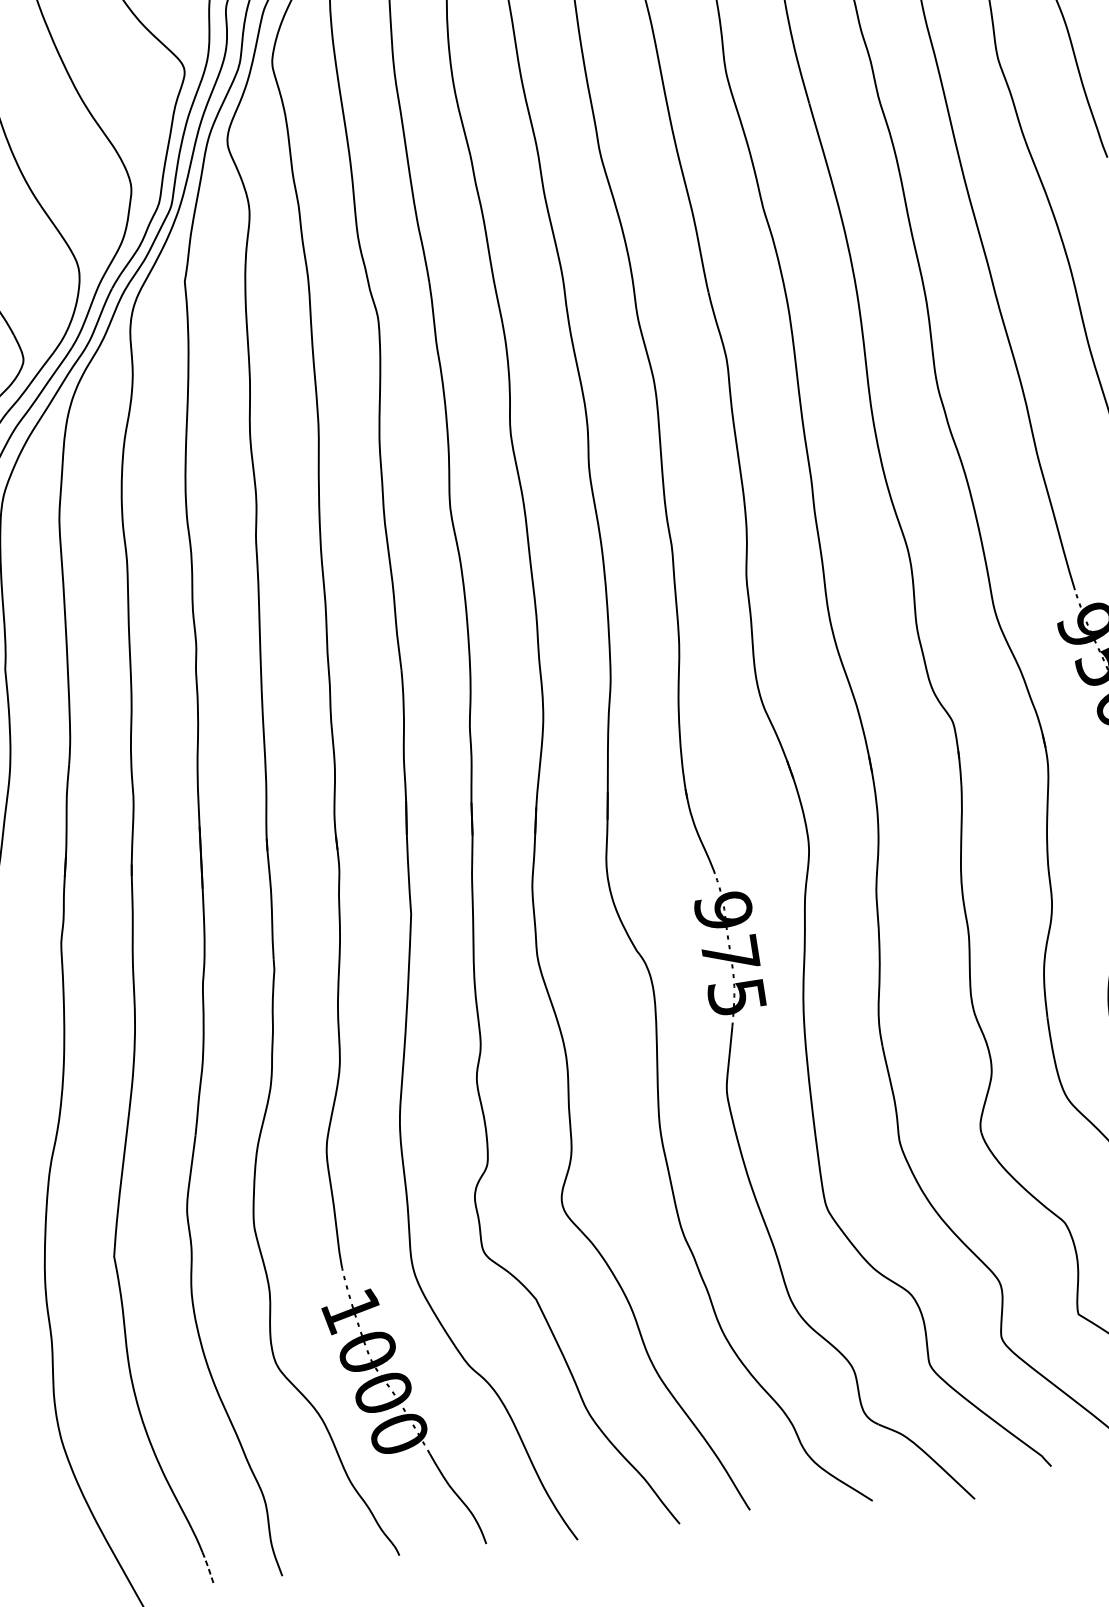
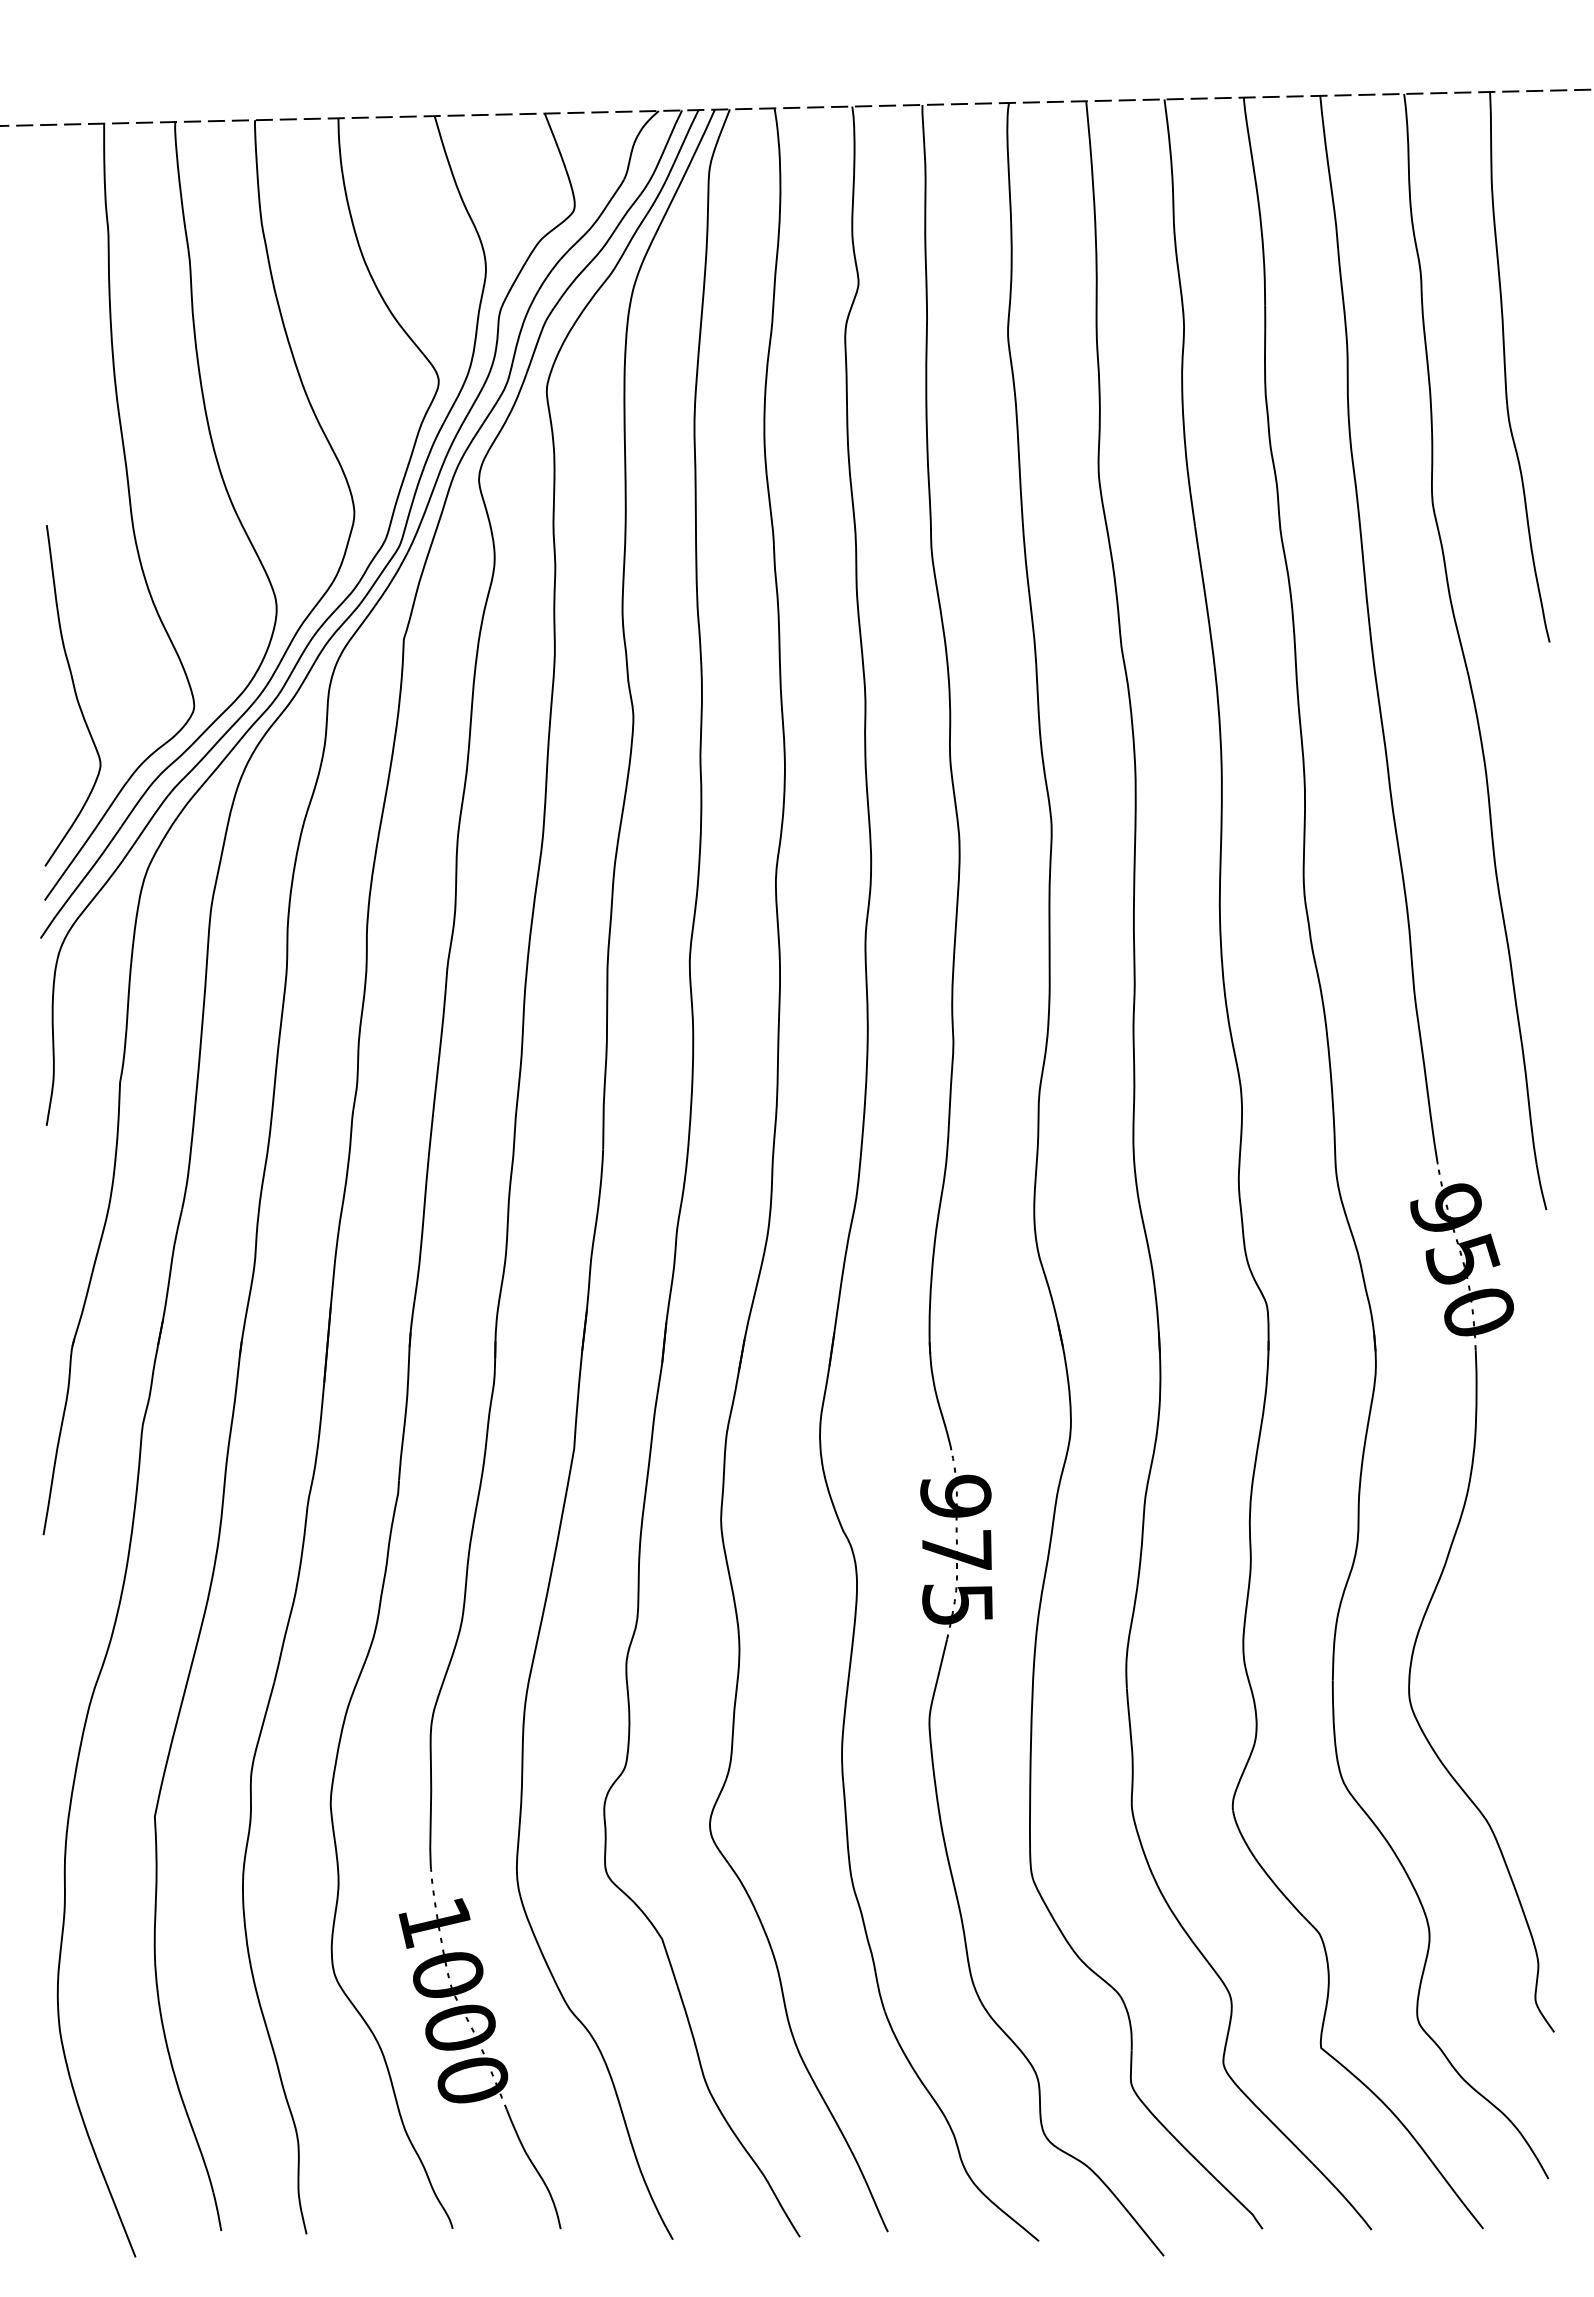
line: (208, 1567) -> (217, 2211), dashed -> solid

